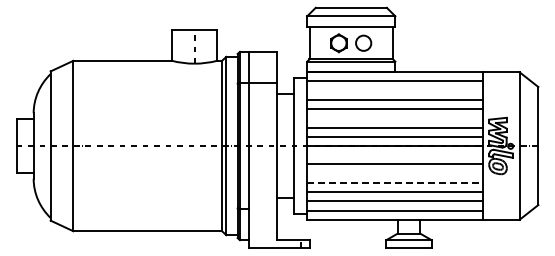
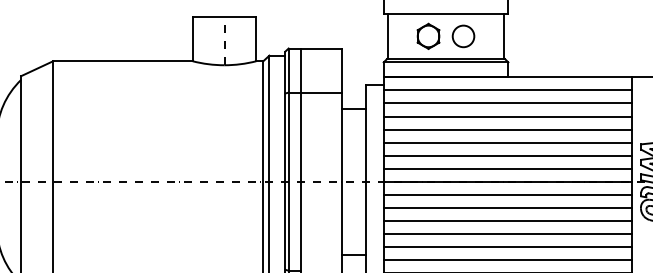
line: (394, 90) -> (507, 103), added
line: (394, 118) -> (507, 142), added
line: (394, 155) -> (507, 195), added
line: (394, 173) -> (507, 220), added
line: (394, 182) -> (507, 233), dashed -> solid

